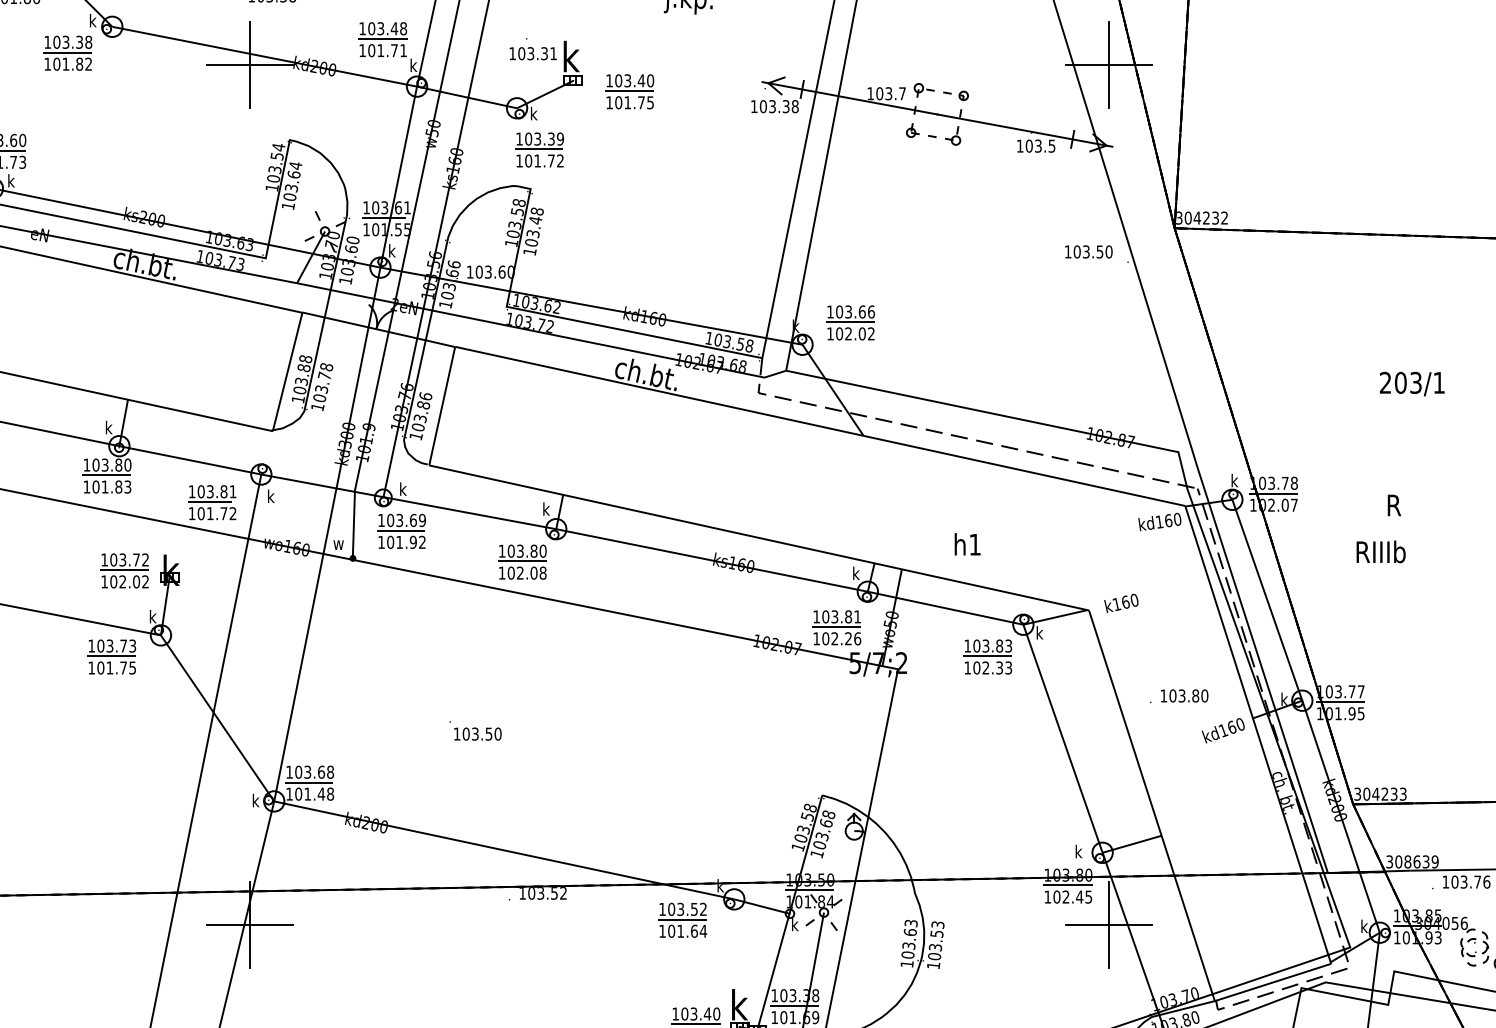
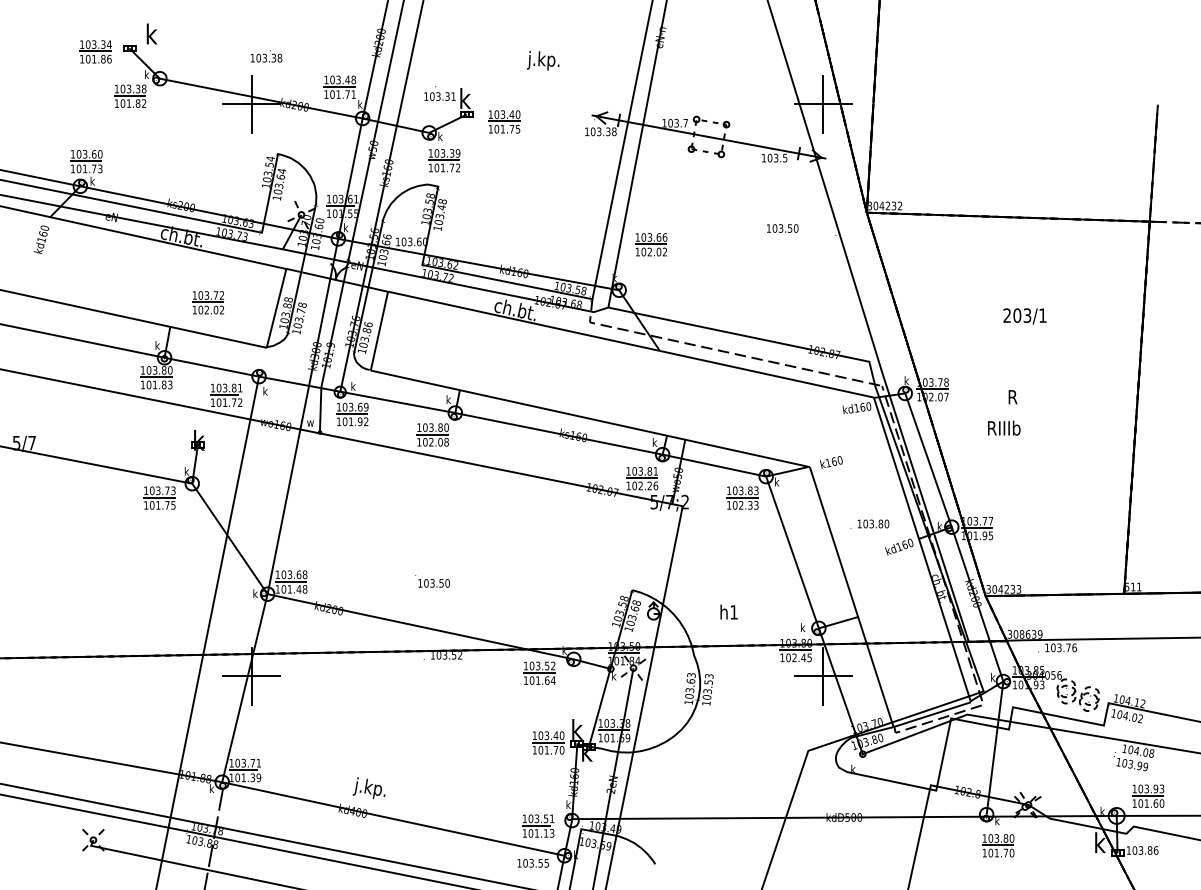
text: (1088, 251) -> (782, 228), moved
part: (851, 322) -> (651, 244), moved
text: (966, 543) -> (728, 611), moved
part: (125, 570) -> (208, 302), moved
text: (475, 731) -> (432, 581), moved

